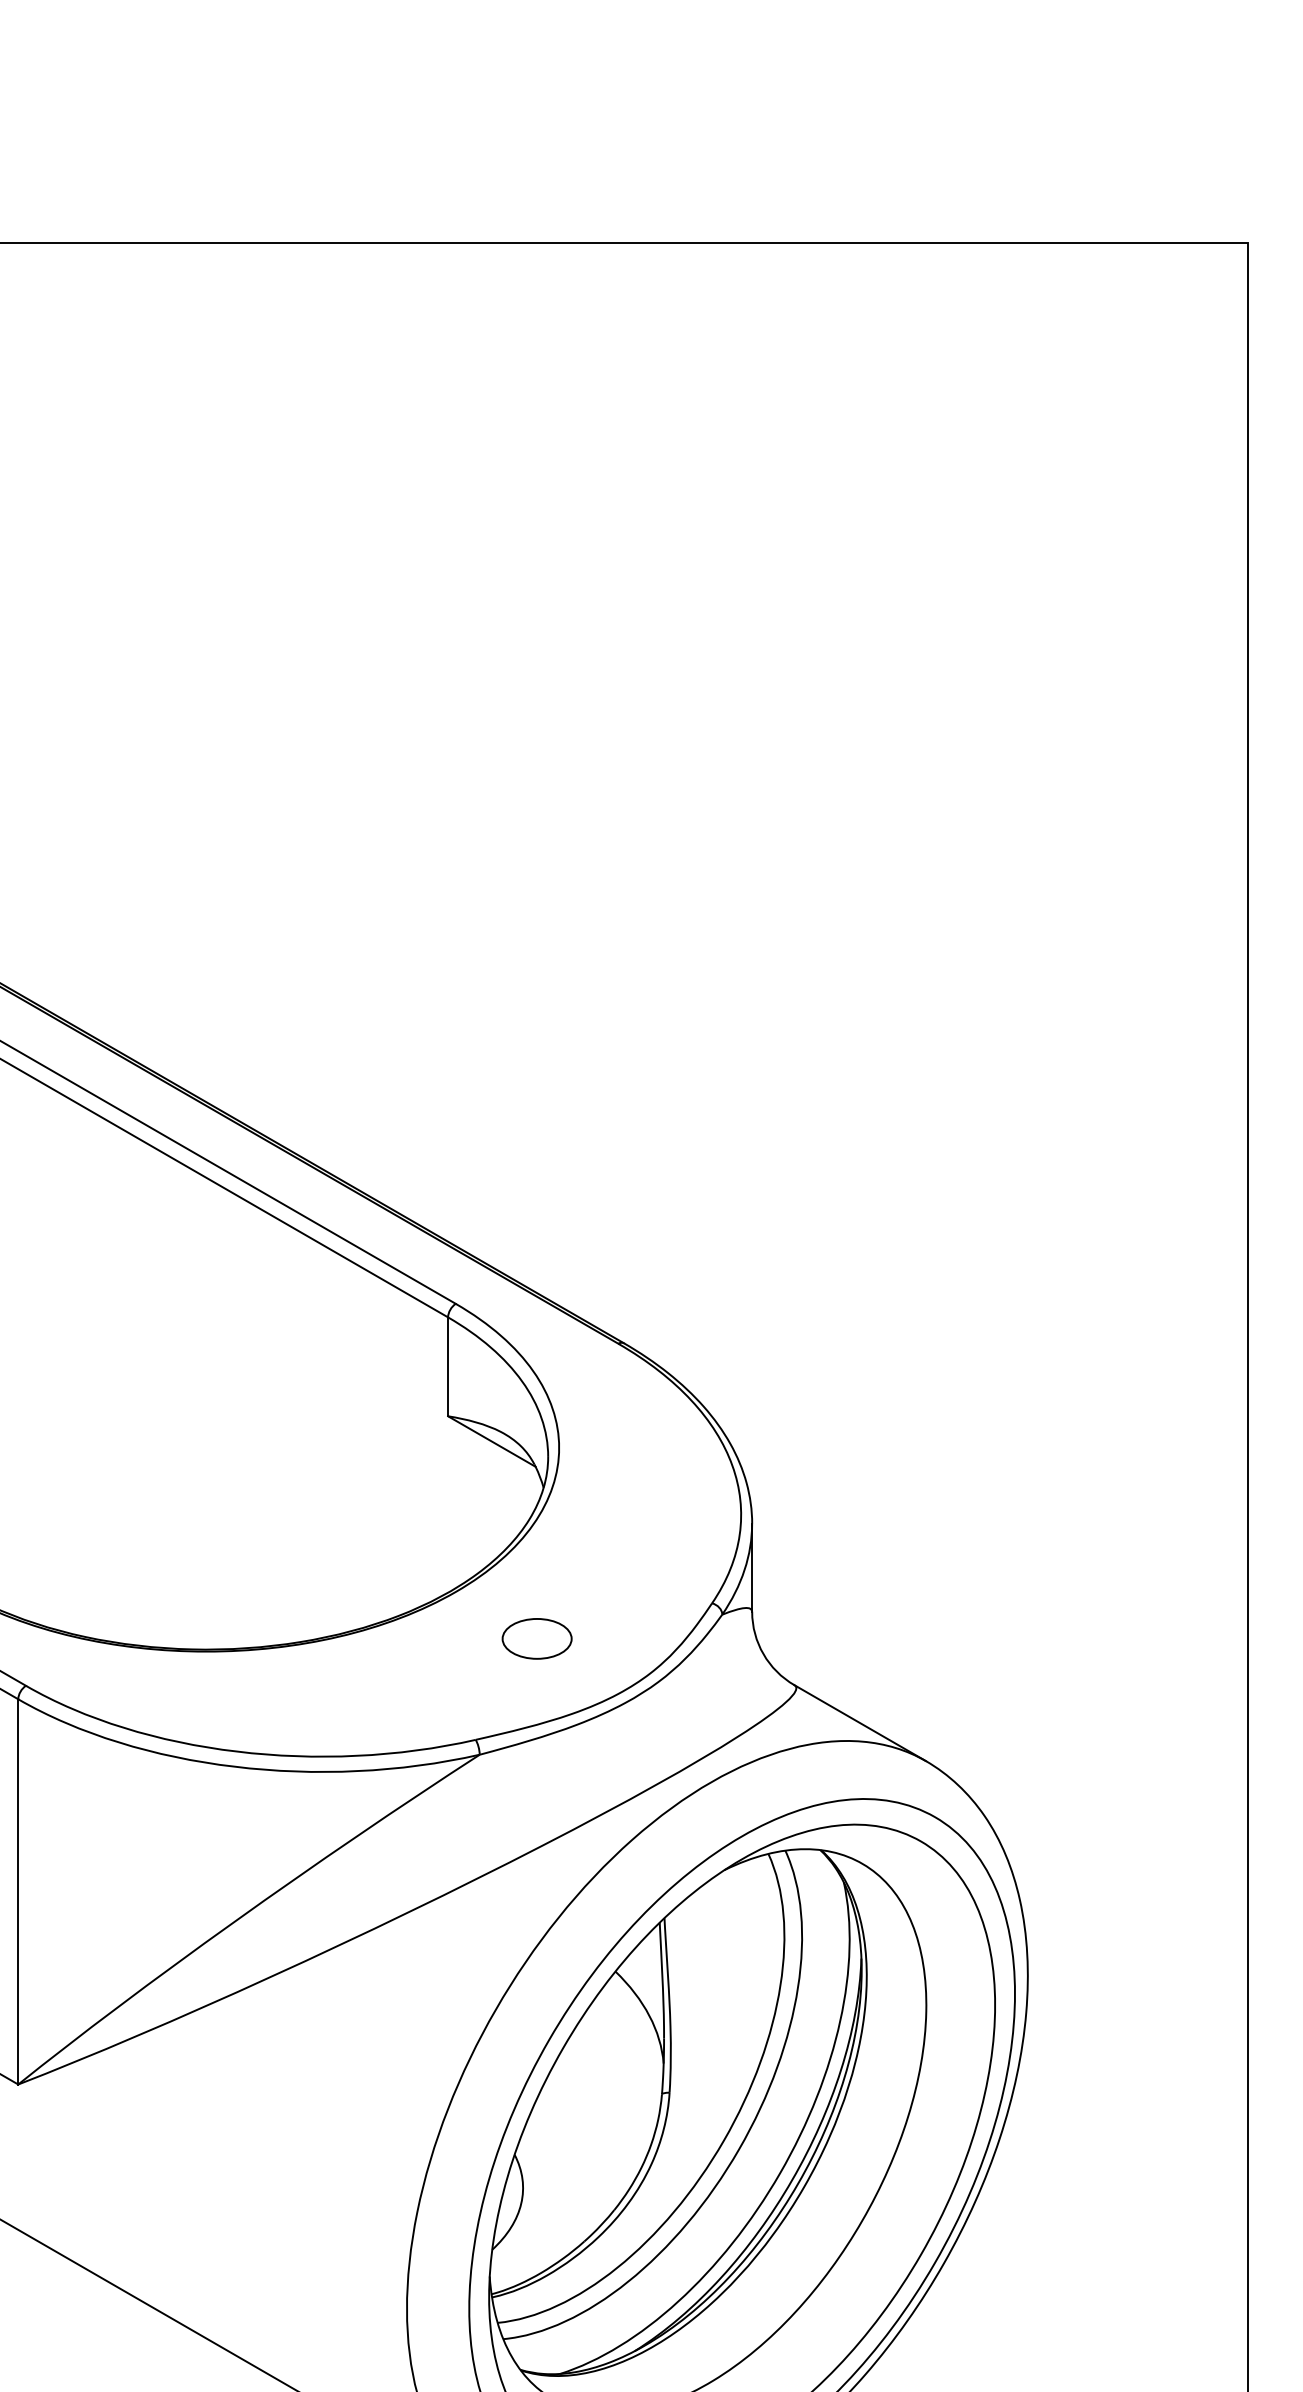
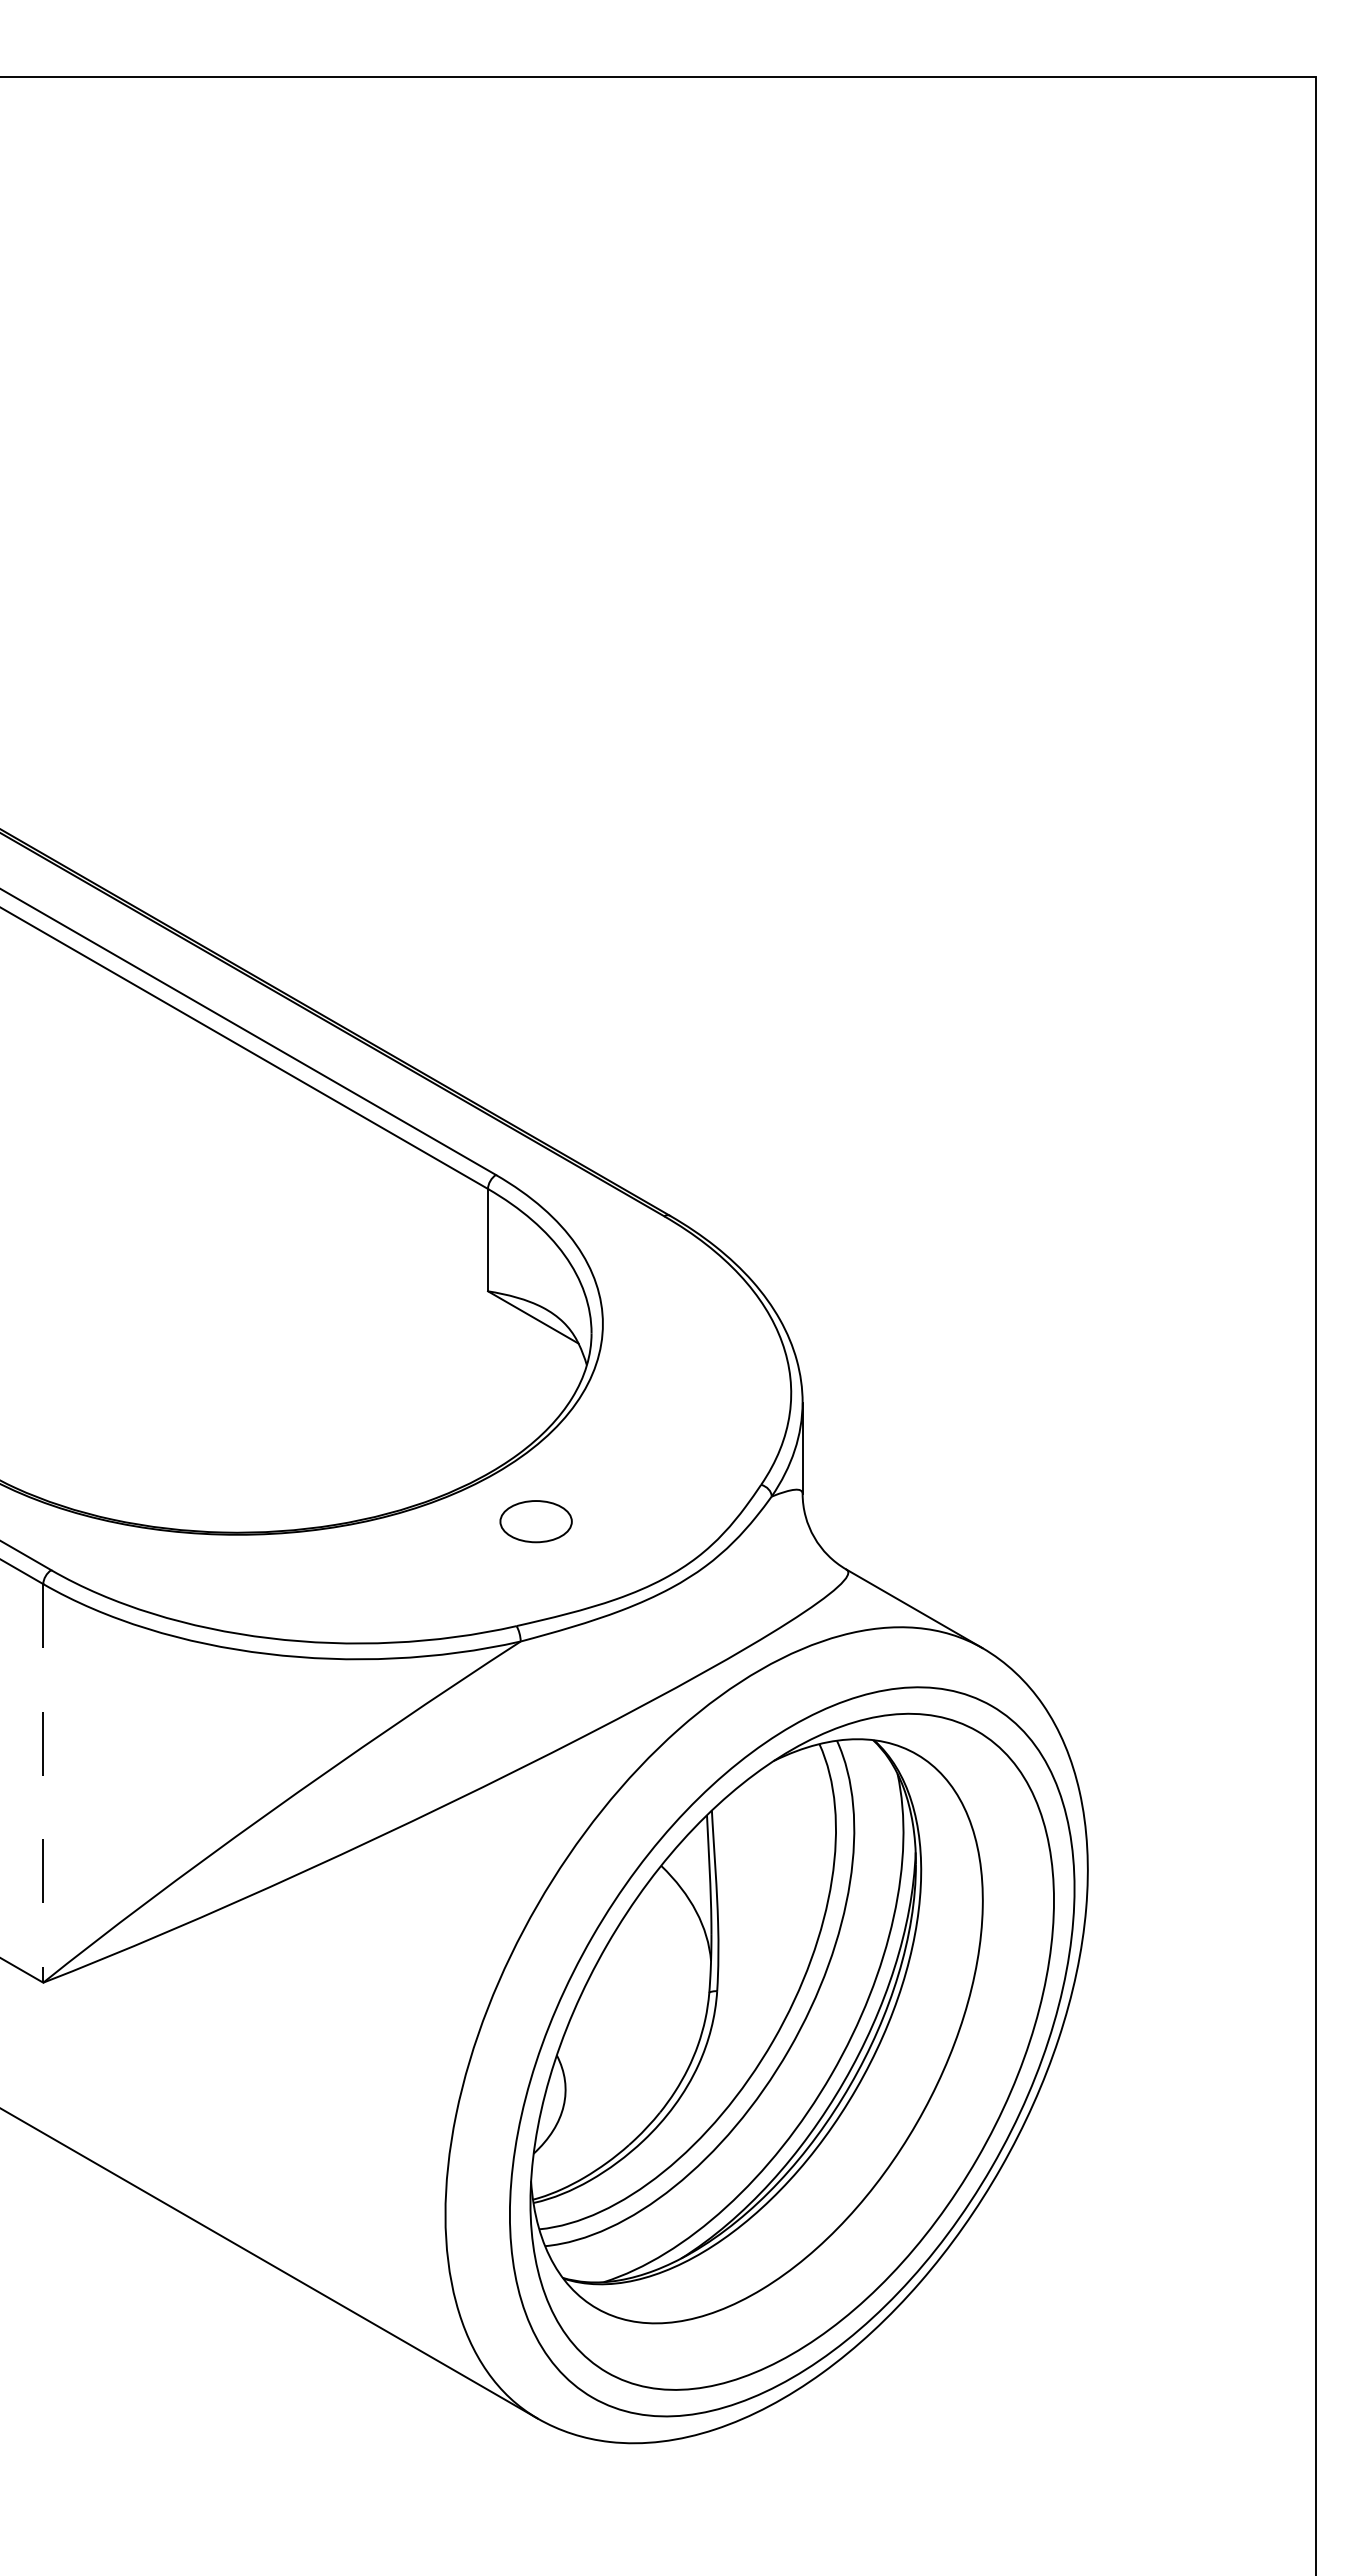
part: (536, 1638) -> (535, 1521), moved
line: (18, 1891) -> (43, 1783), solid -> dashed

